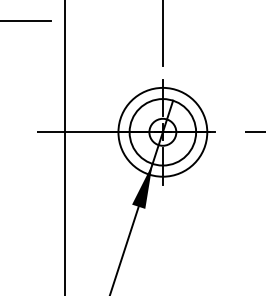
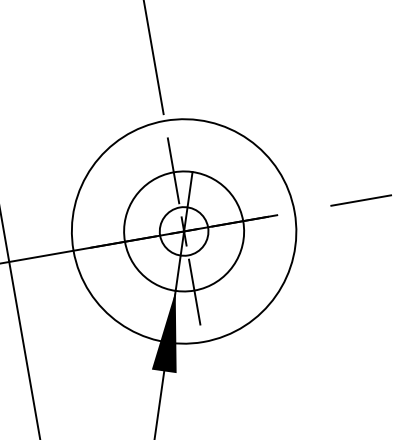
circle: (162, 131) -> (183, 230), size x1.4

